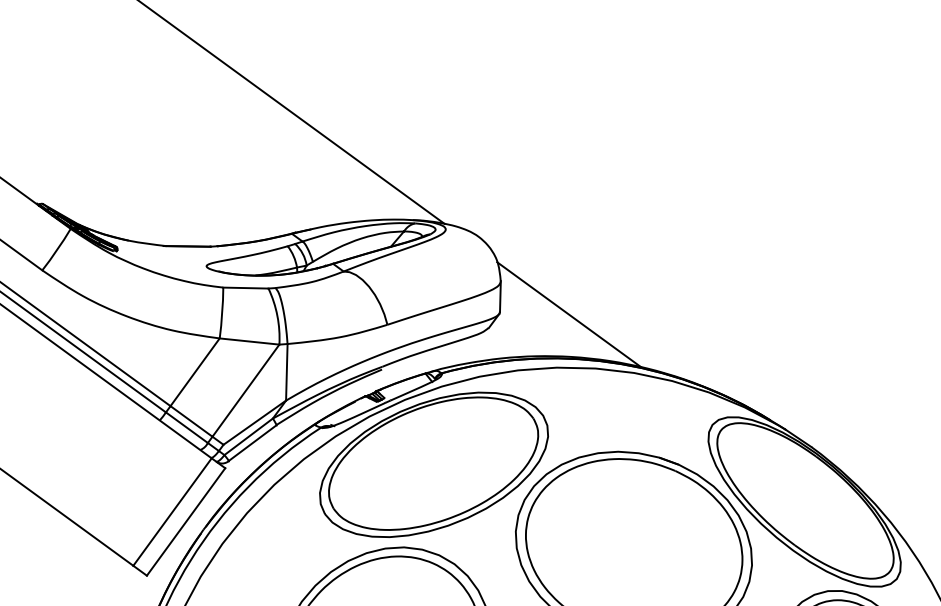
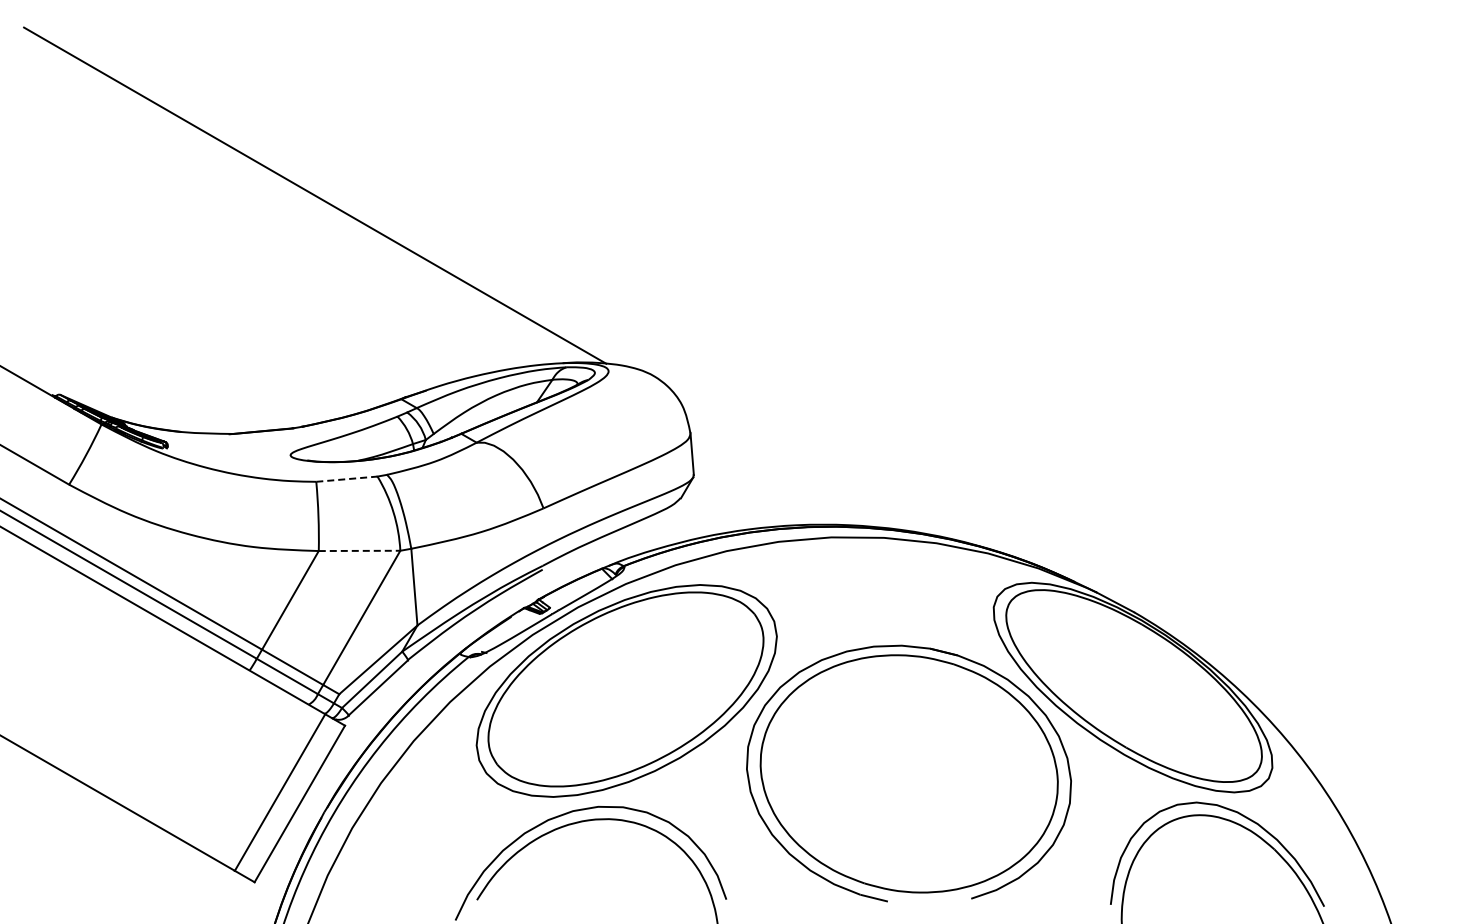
line: (245, 288) -> (346, 479), solid -> dashed
line: (569, 314) -> (787, 468), removed
line: (249, 341) -> (359, 550), solid -> dashed

